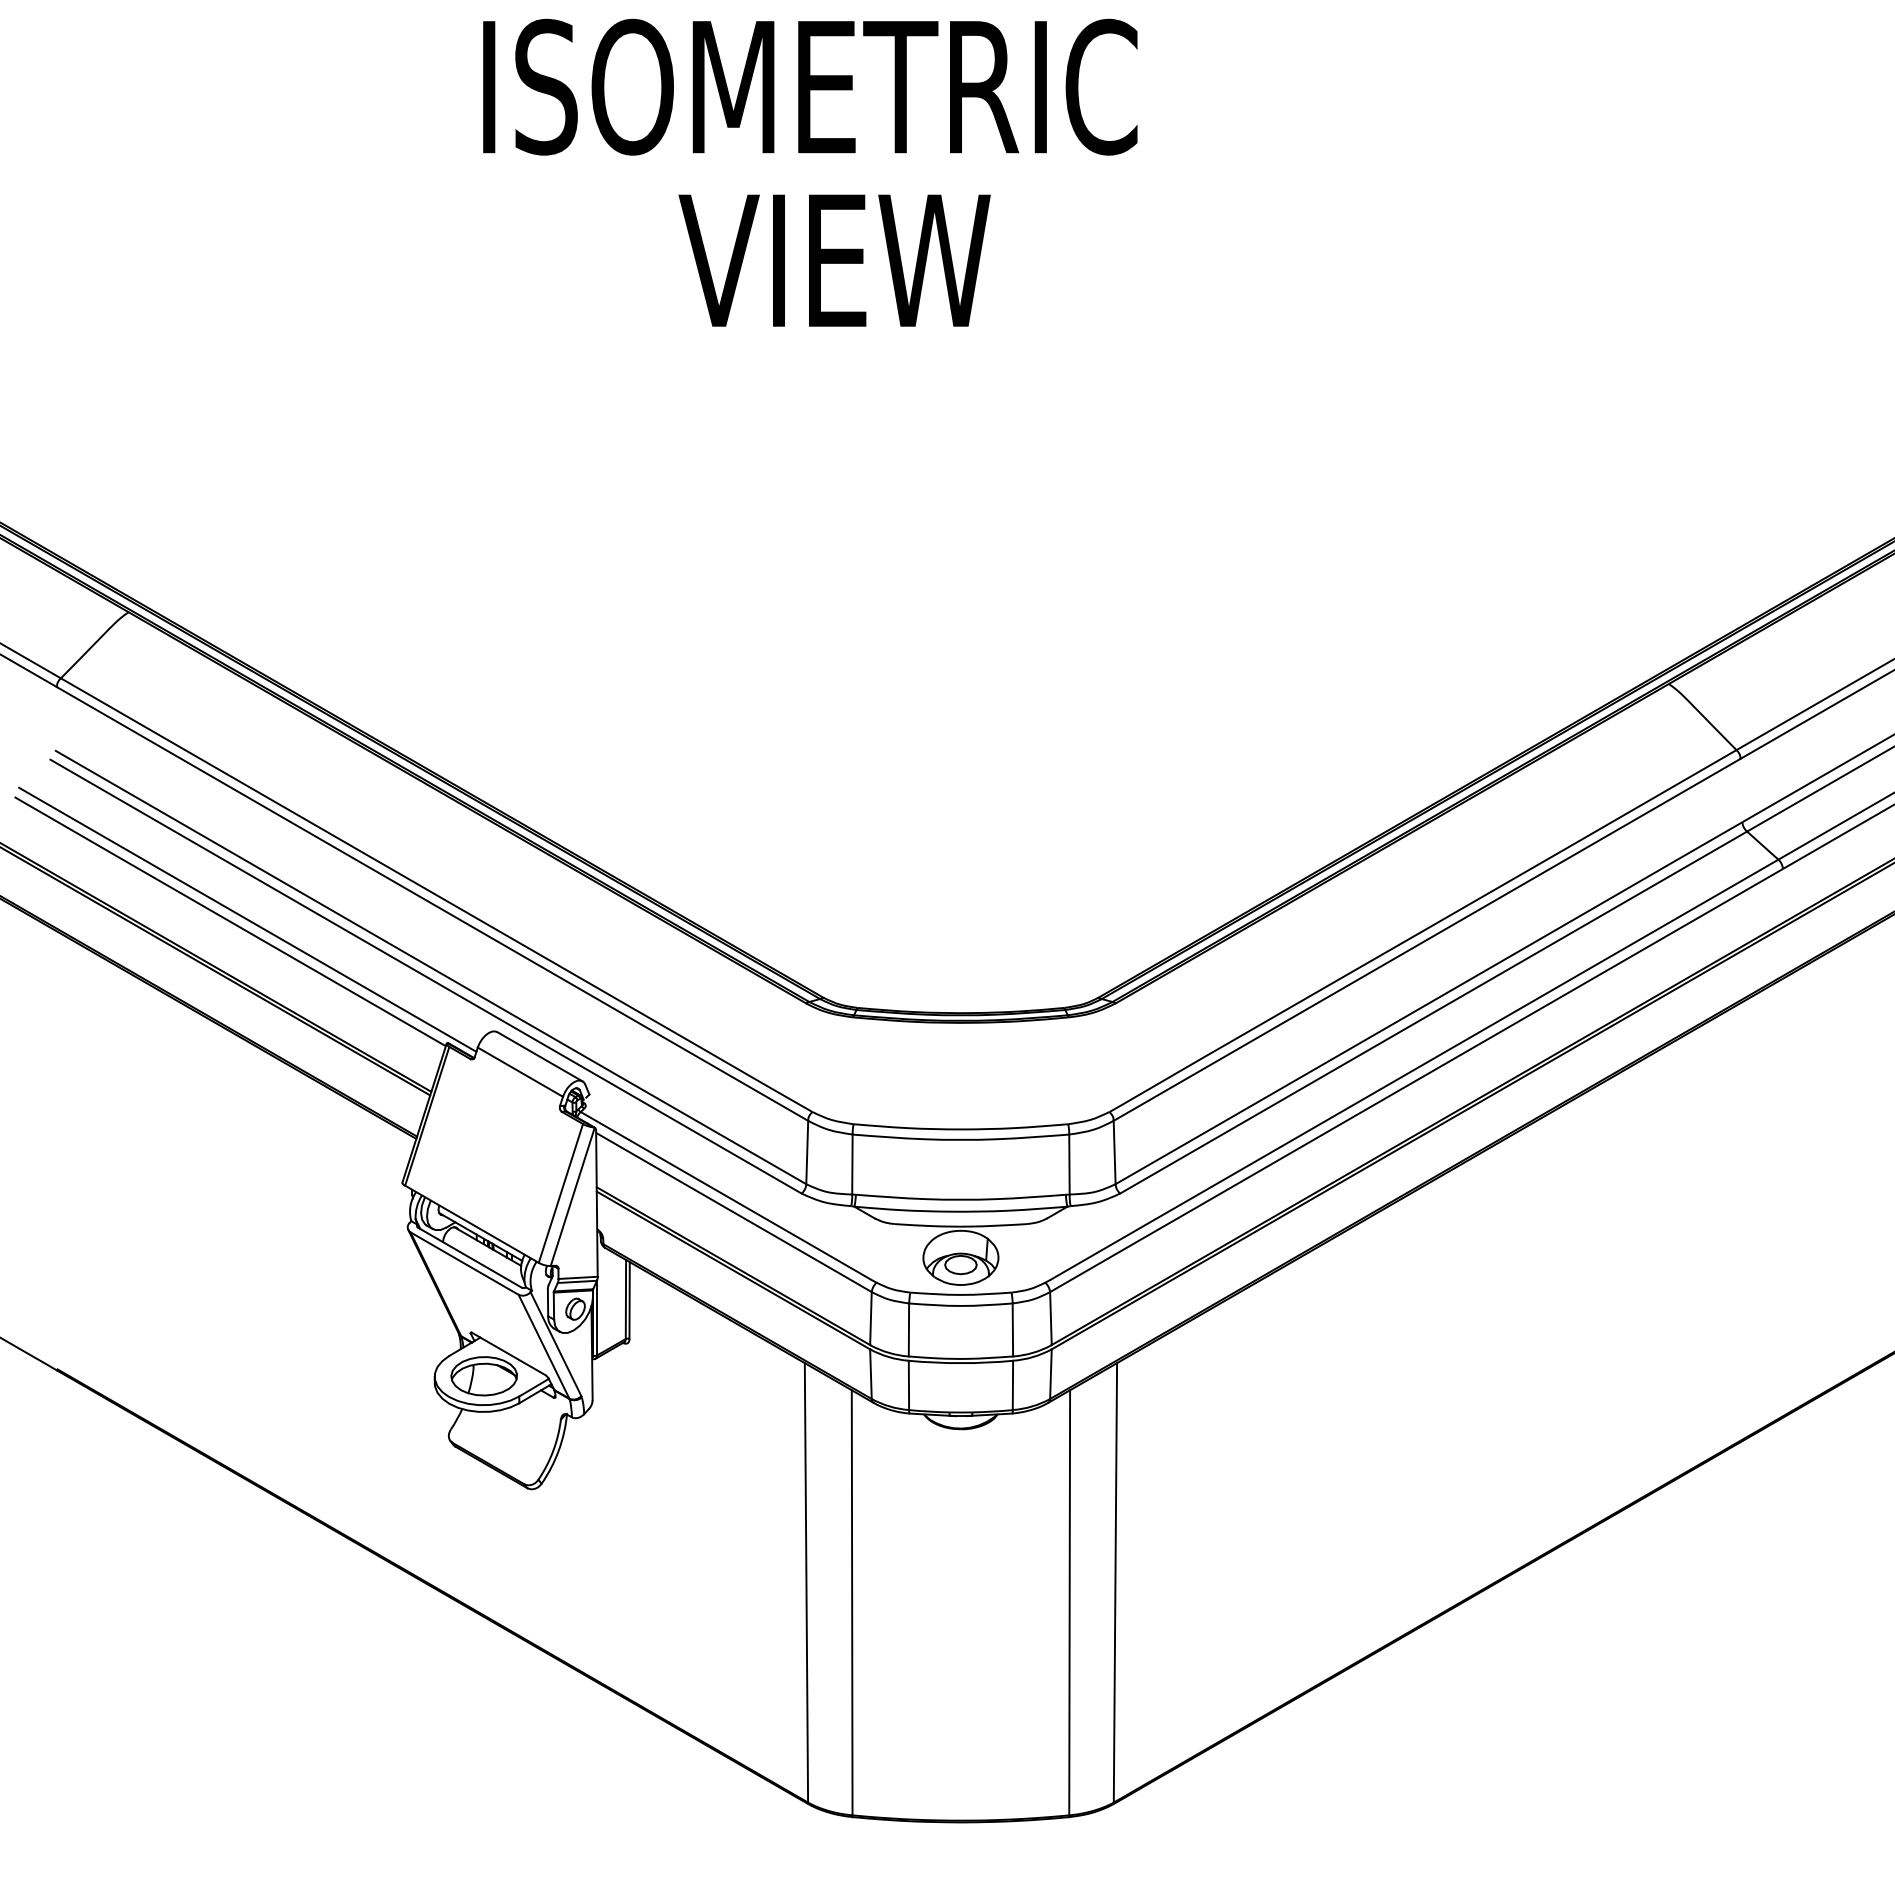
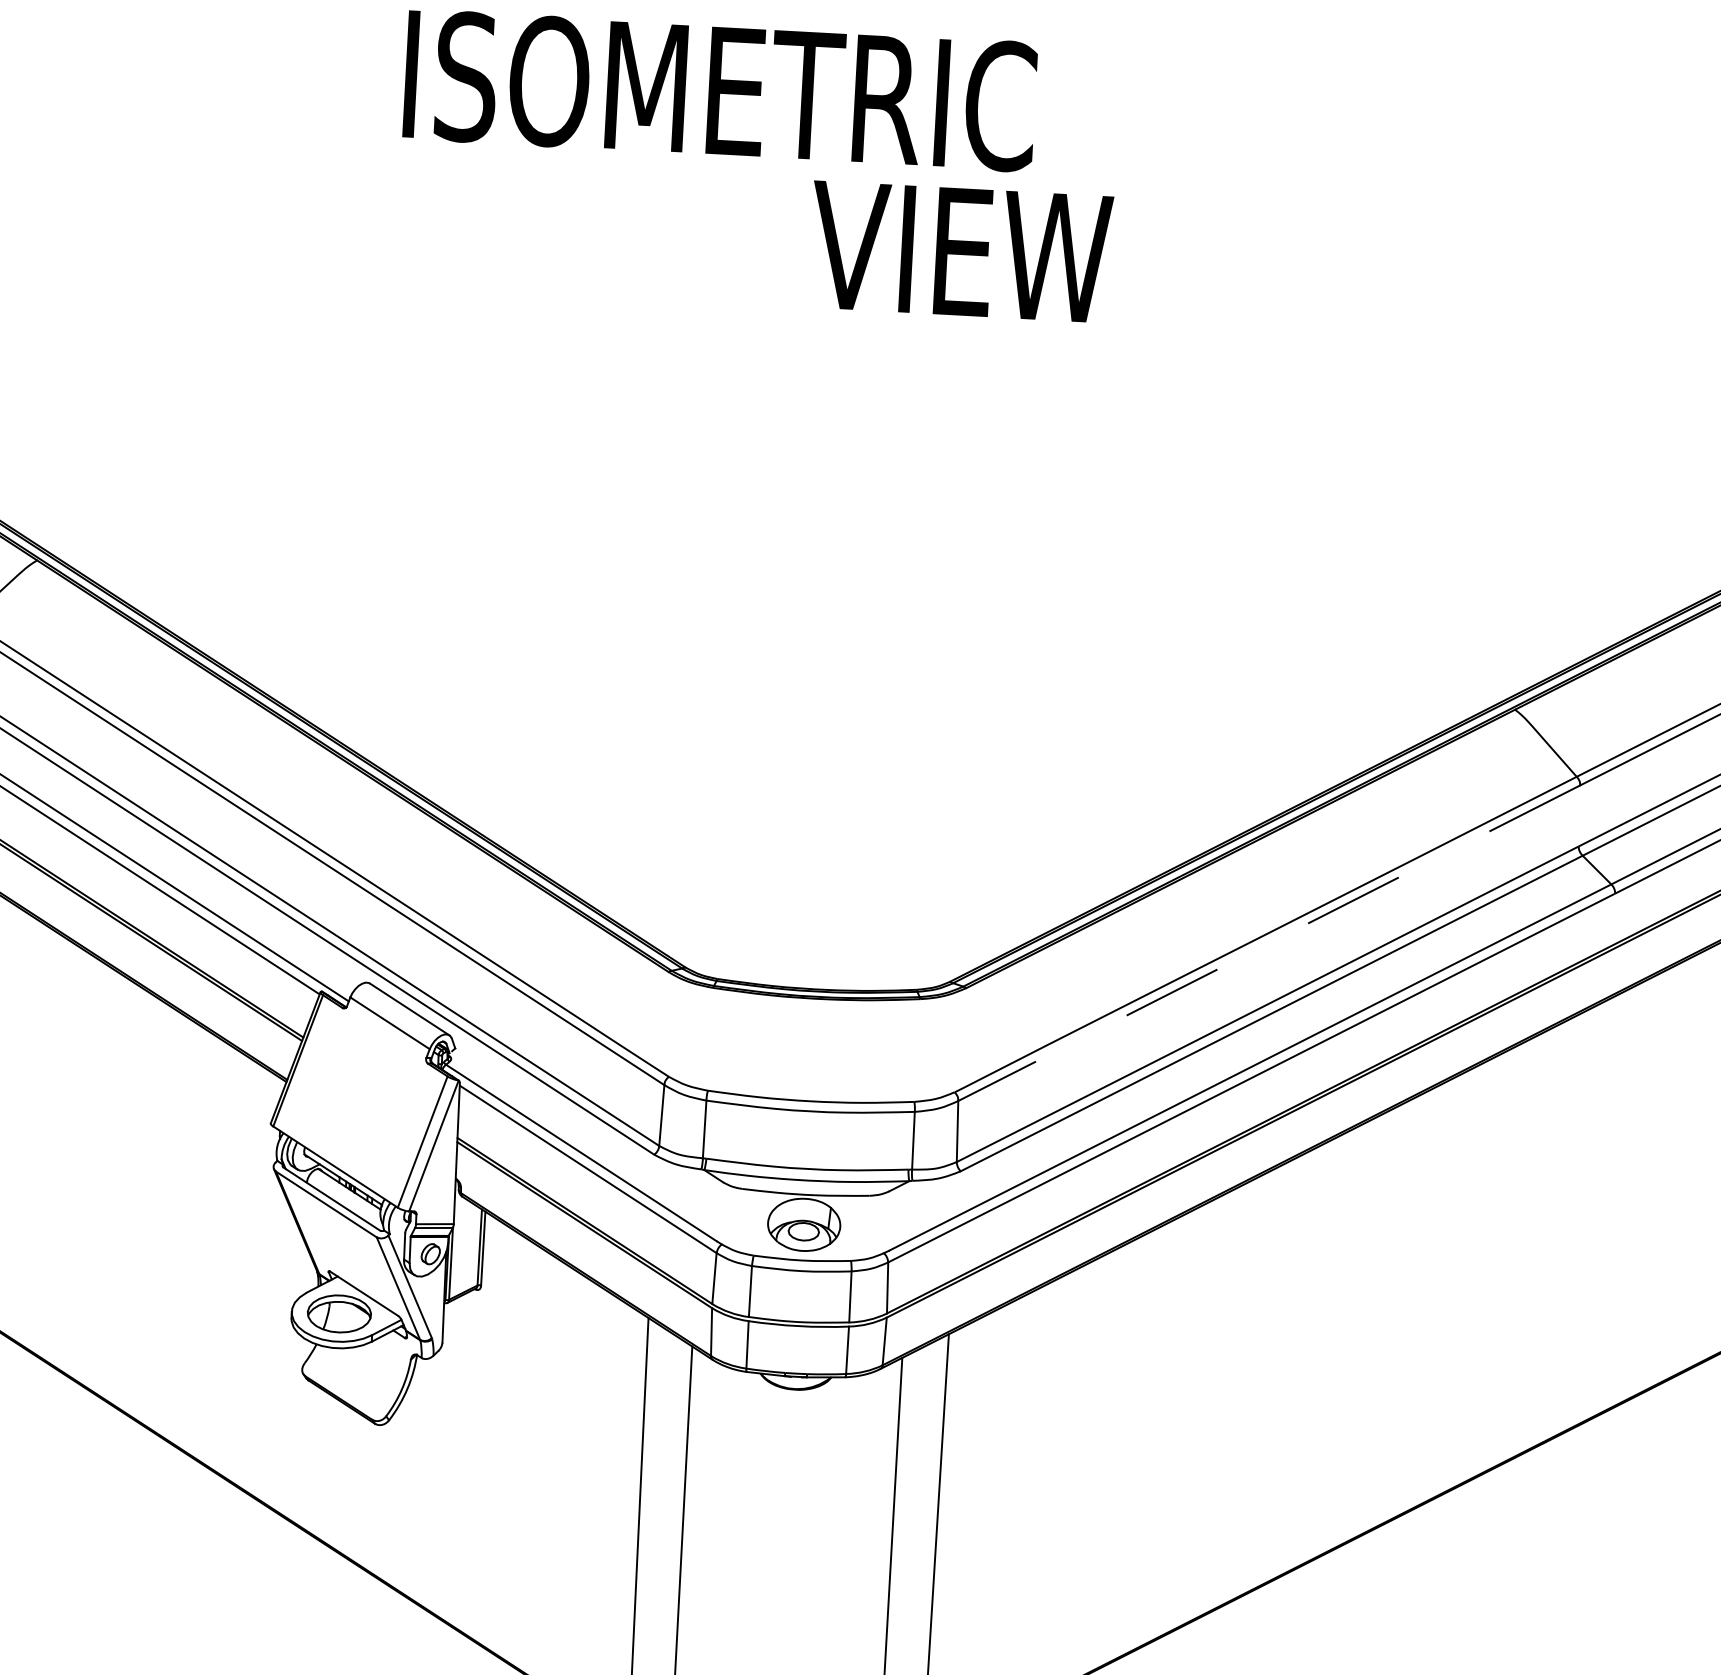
text: (834, 260) -> (960, 251), moved
line: (1427, 939) -> (1269, 942), solid -> dashed

